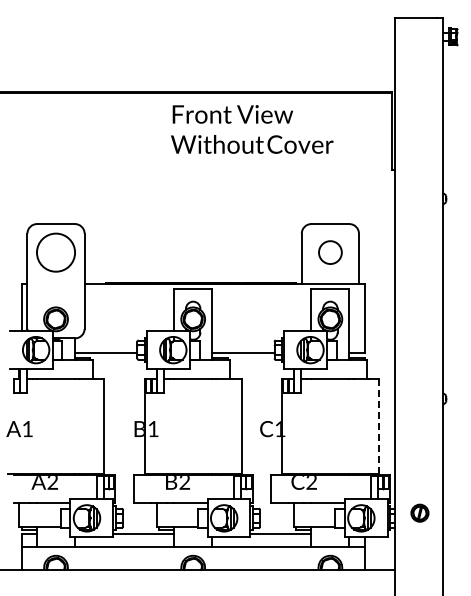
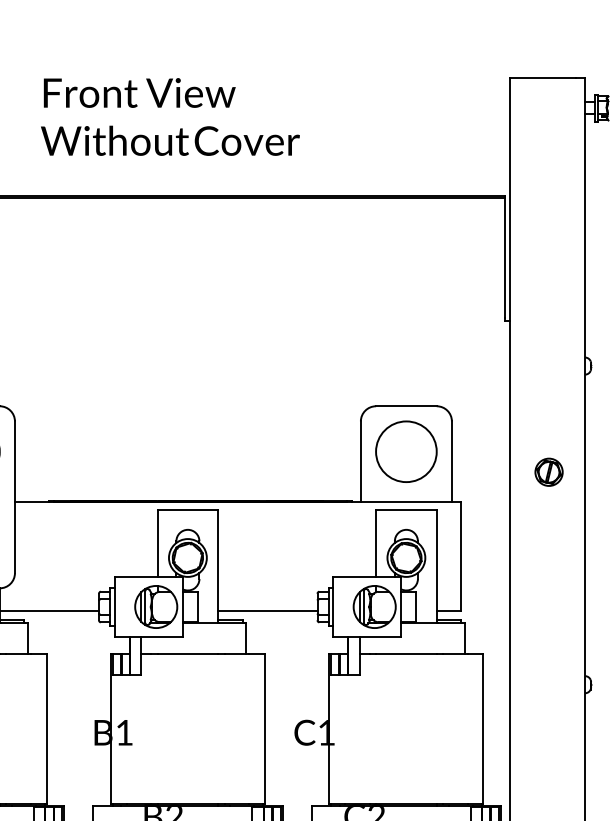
text: (252, 129) -> (170, 117), moved
circle: (330, 252) -> (406, 451), size x1.67
part: (419, 265) -> (548, 472), added
line: (378, 427) -> (483, 730), dashed -> solid

